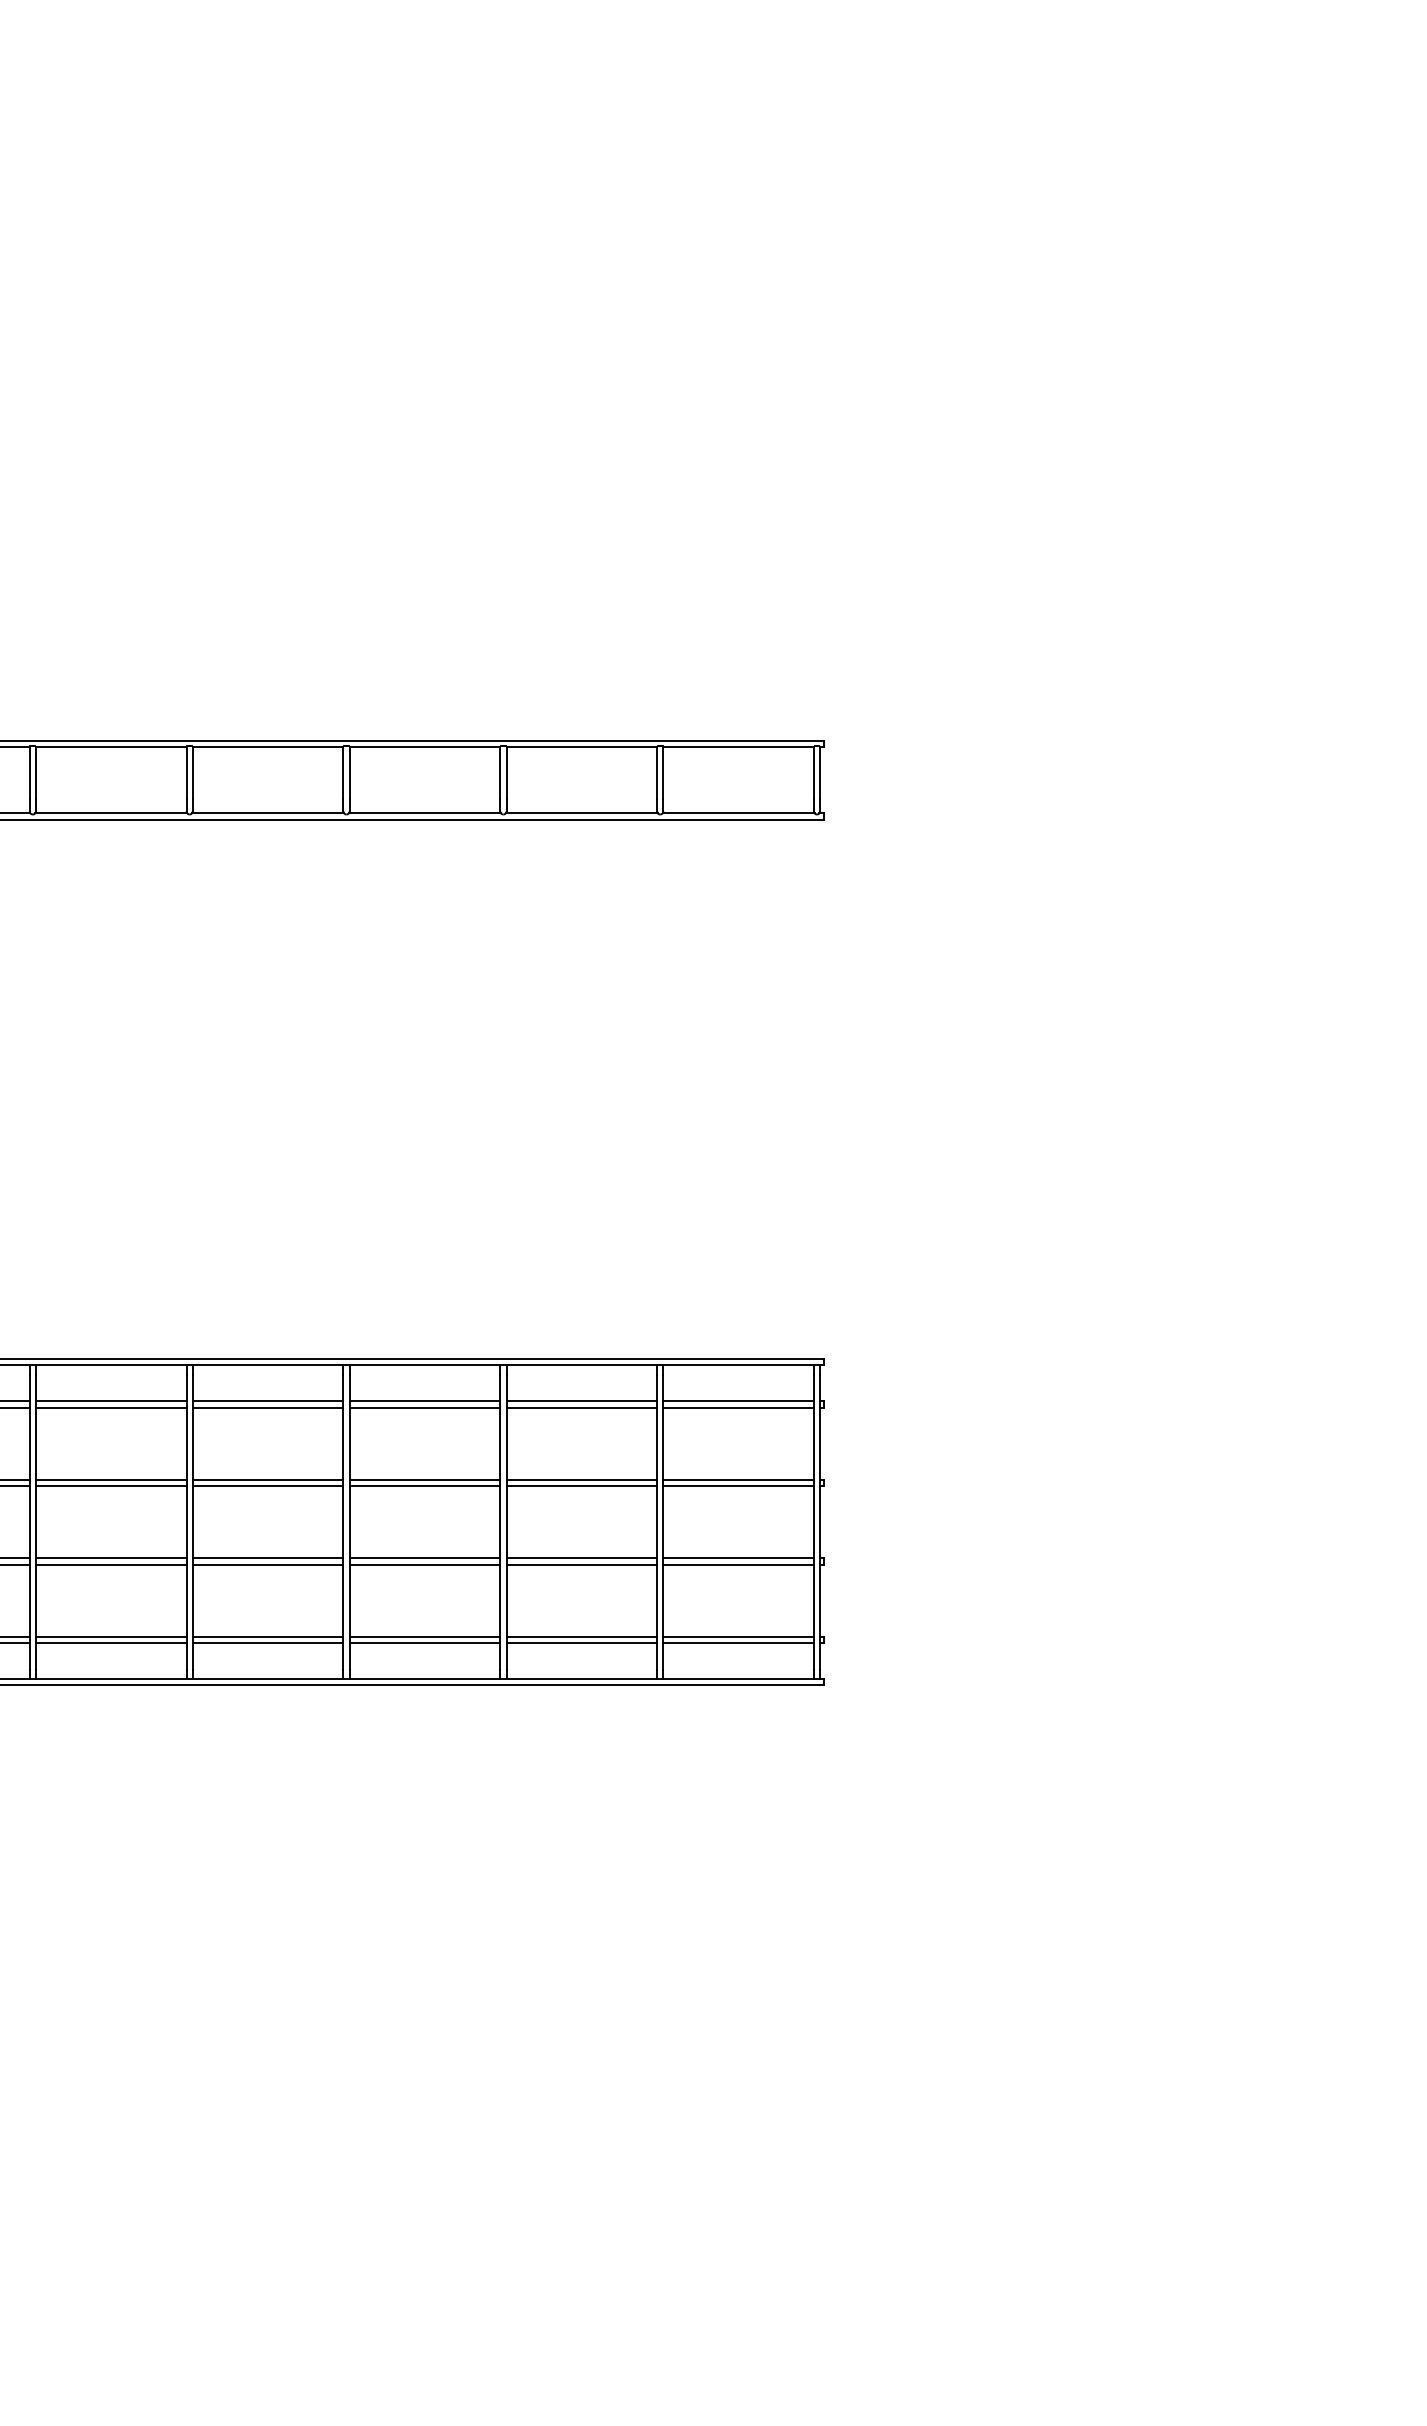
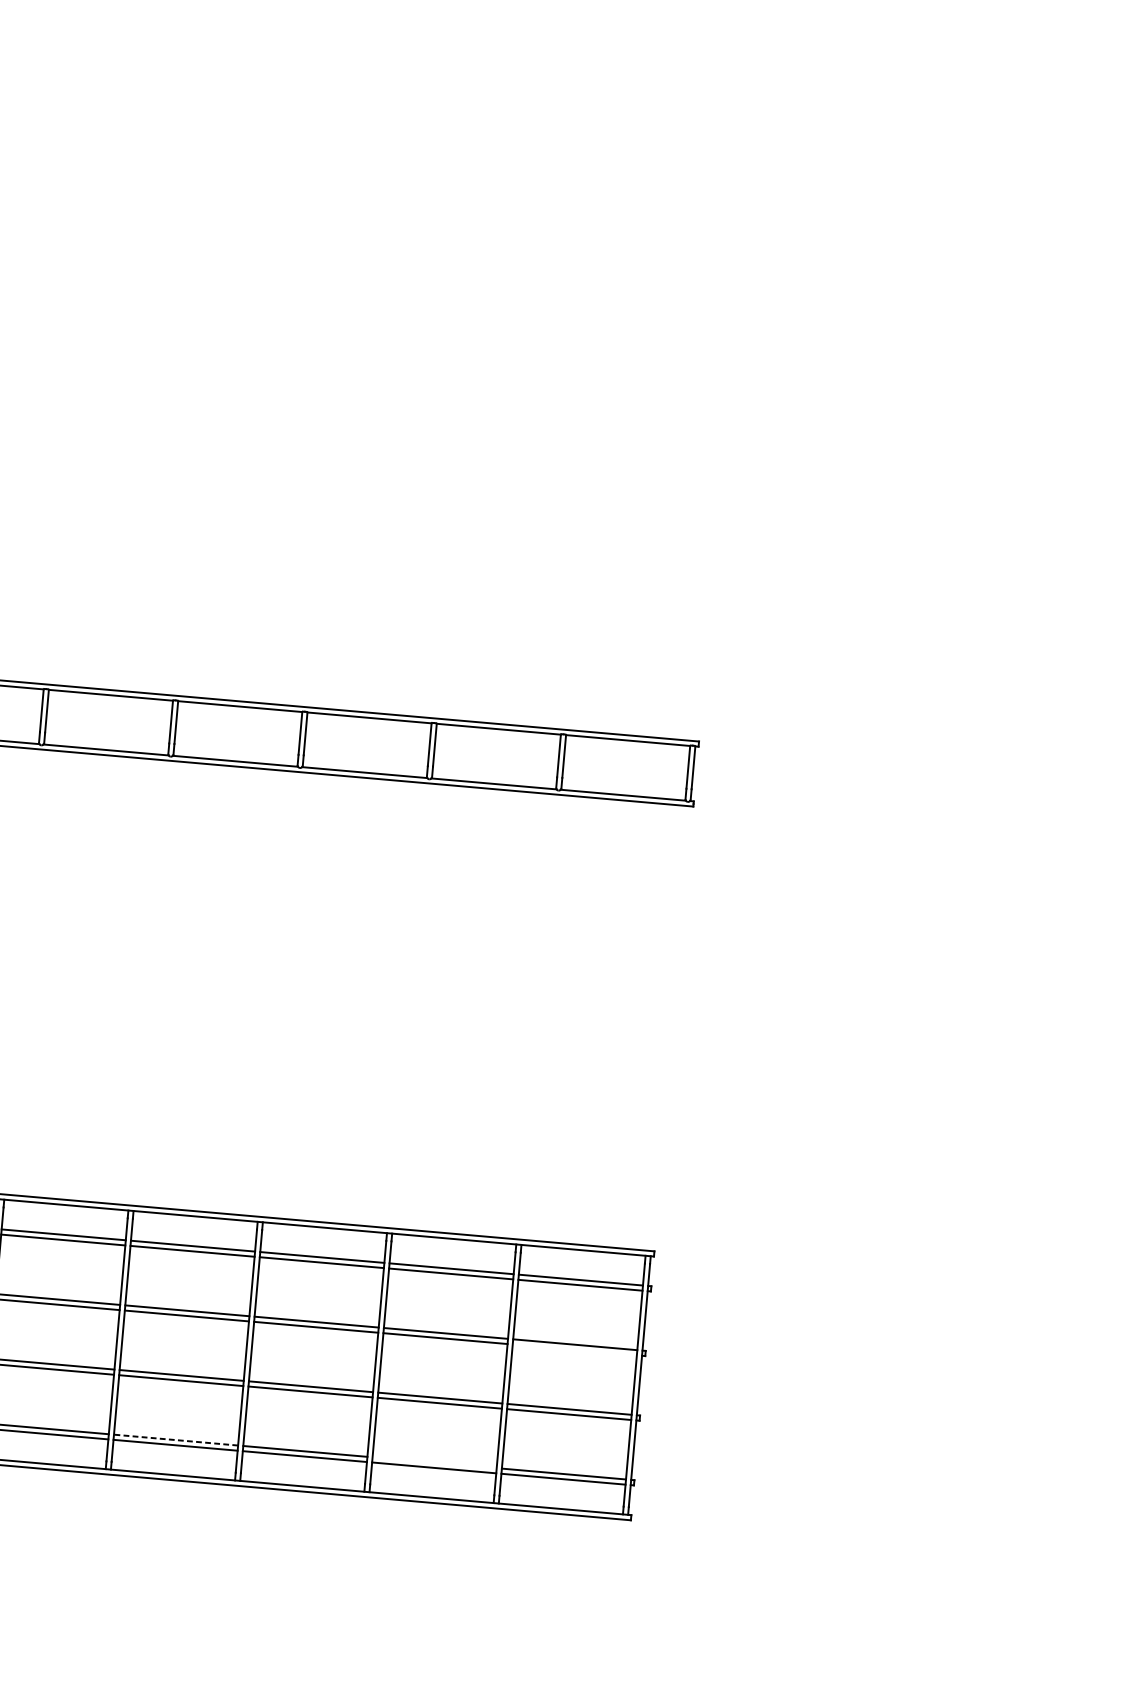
line: (738, 1486) -> (574, 1350), removed
line: (267, 1636) -> (175, 1439), solid -> dashed
line: (581, 1636) -> (434, 1462), removed

